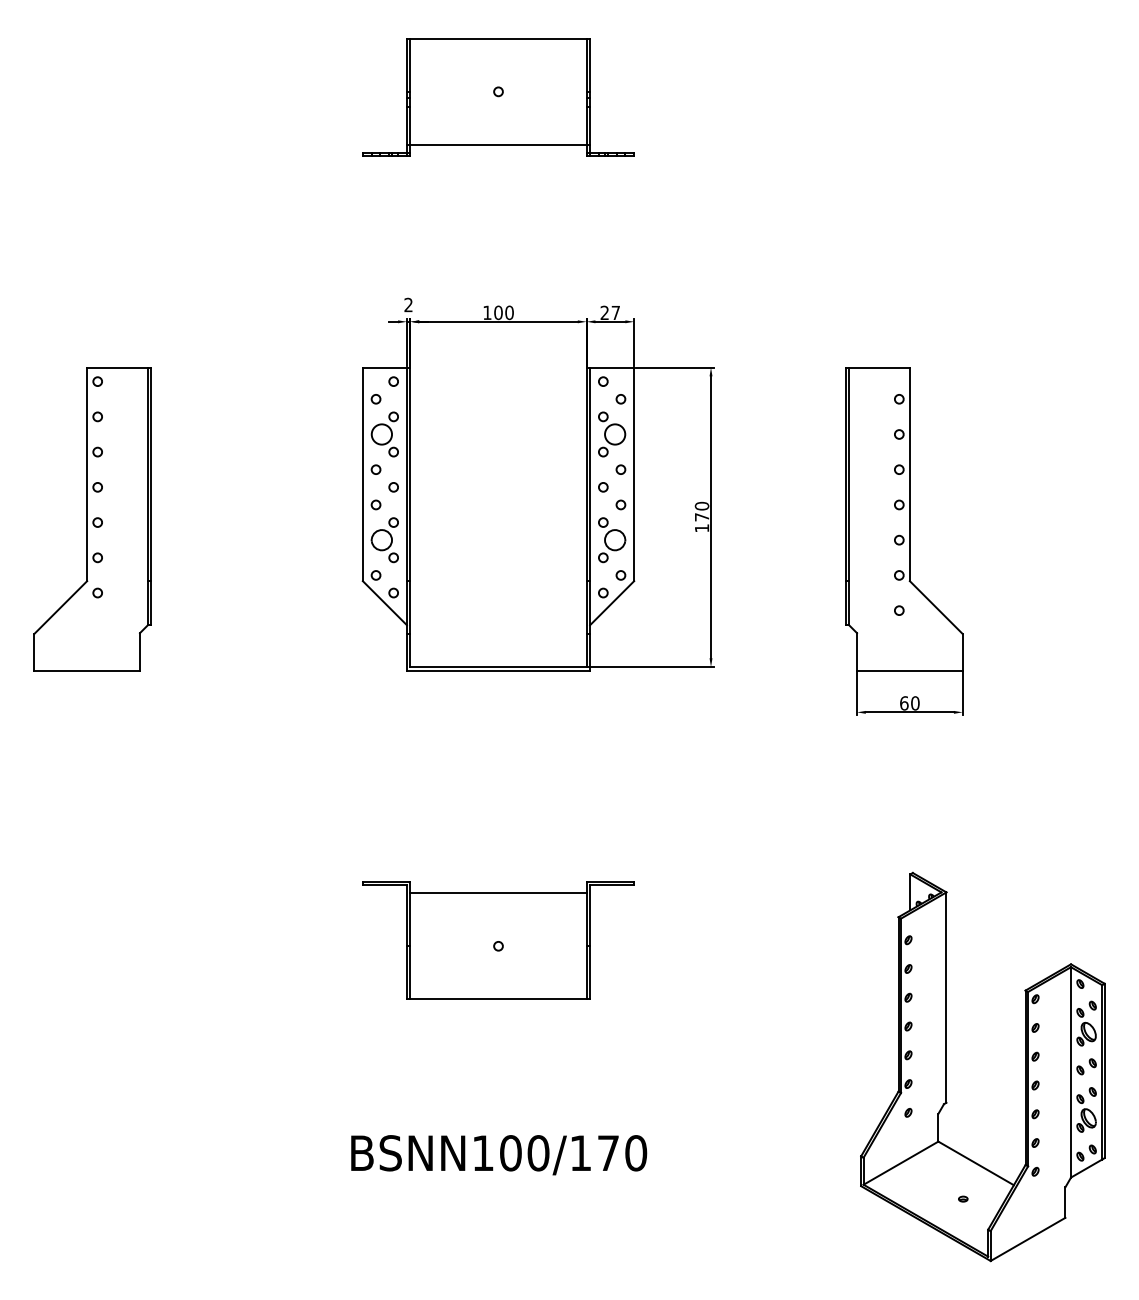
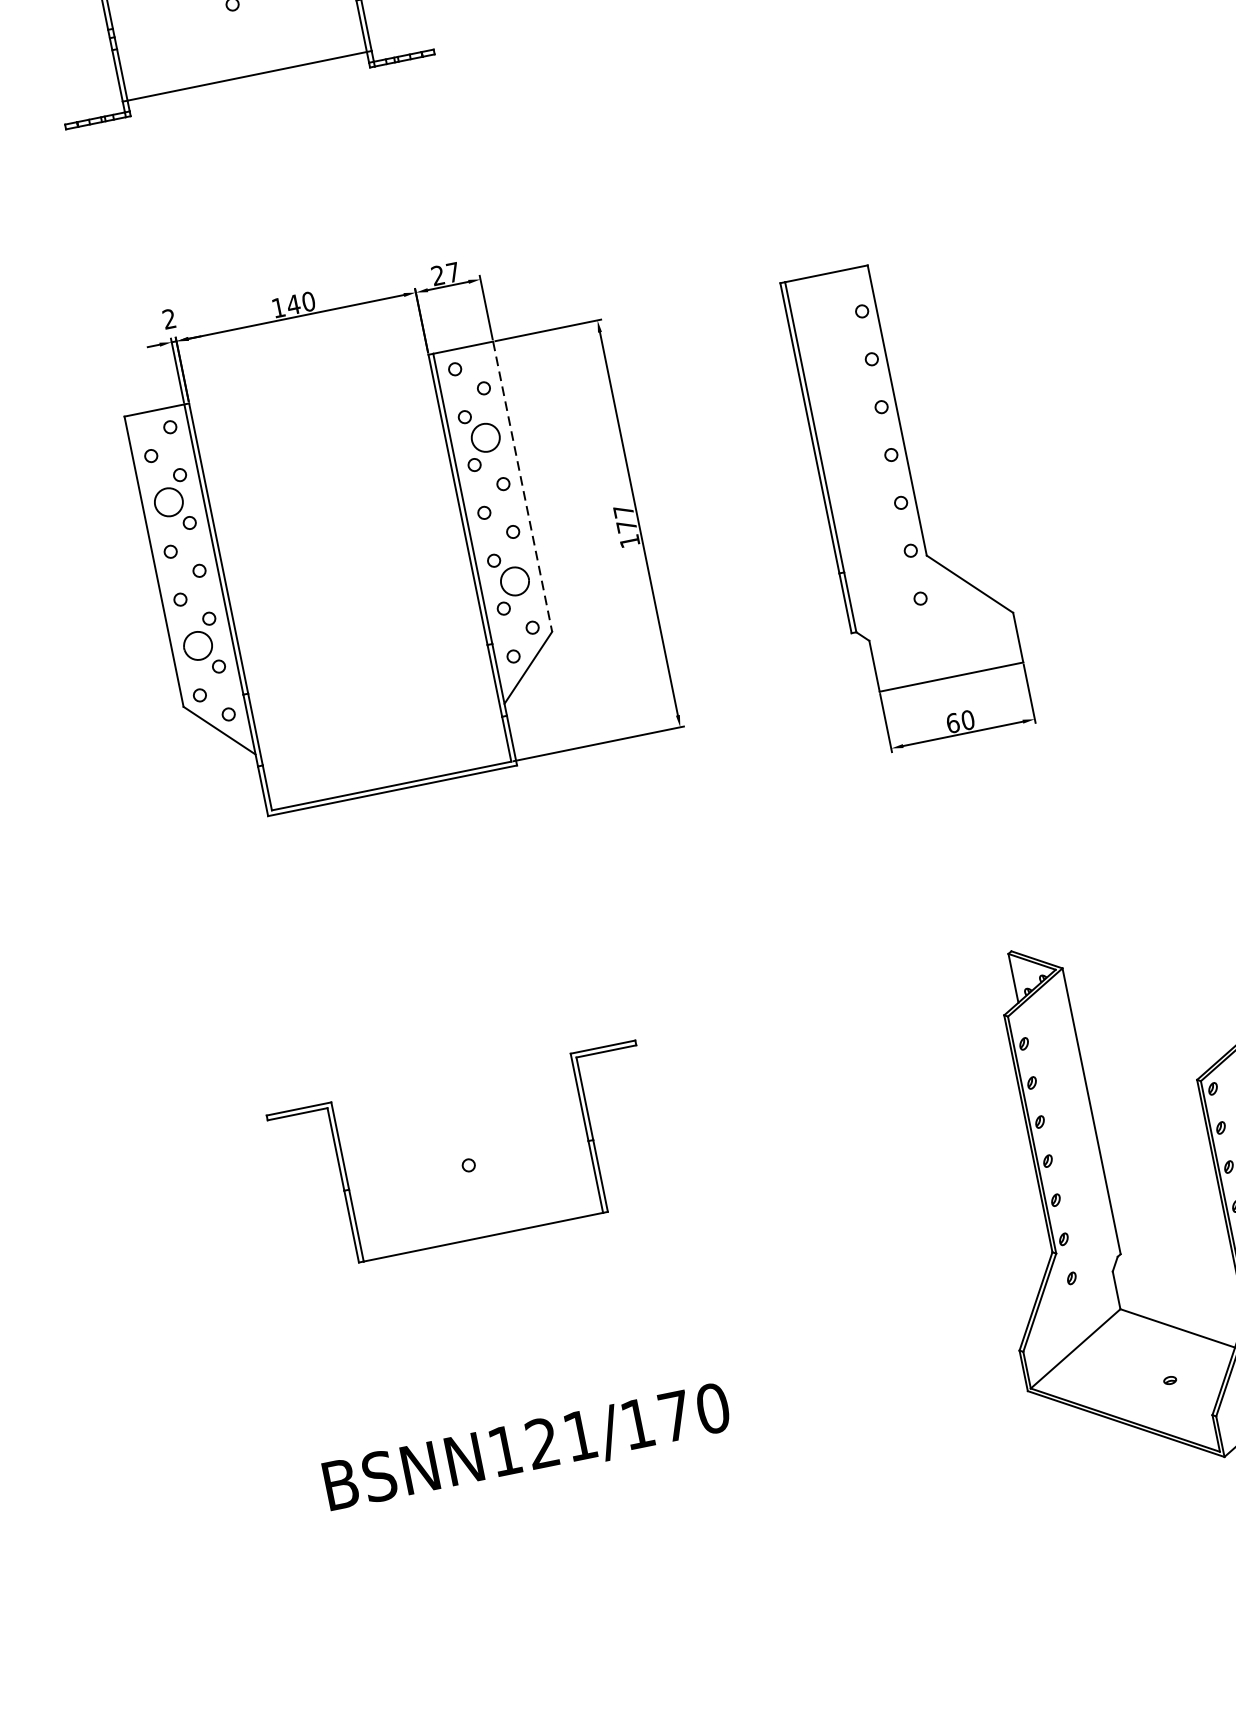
text: (497, 312) -> (292, 304), 100 -> 140
line: (634, 474) -> (523, 486), solid -> dashed
text: (701, 505) -> (622, 510), 170 -> 177
line: (498, 893) -> (454, 1093), removed
text: (524, 1153) -> (561, 1439), BSNN100/170 -> BSNN121/170

